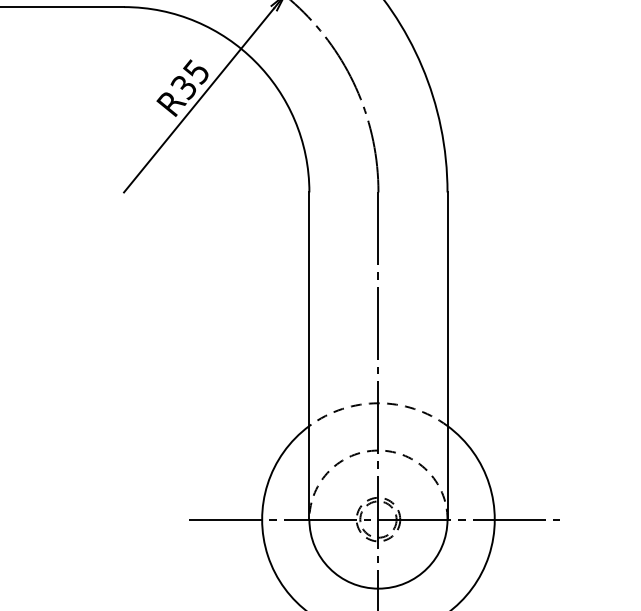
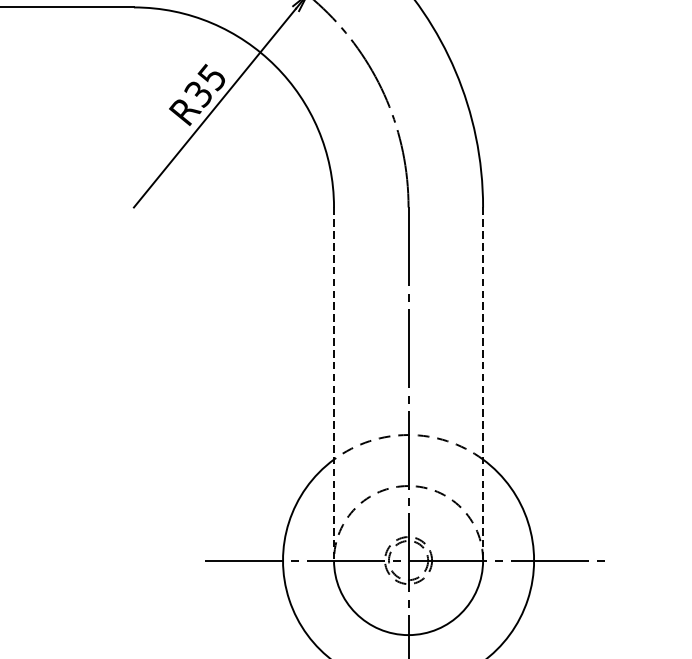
line: (309, 356) -> (334, 384), solid -> dashed
line: (447, 356) -> (483, 384), solid -> dashed

